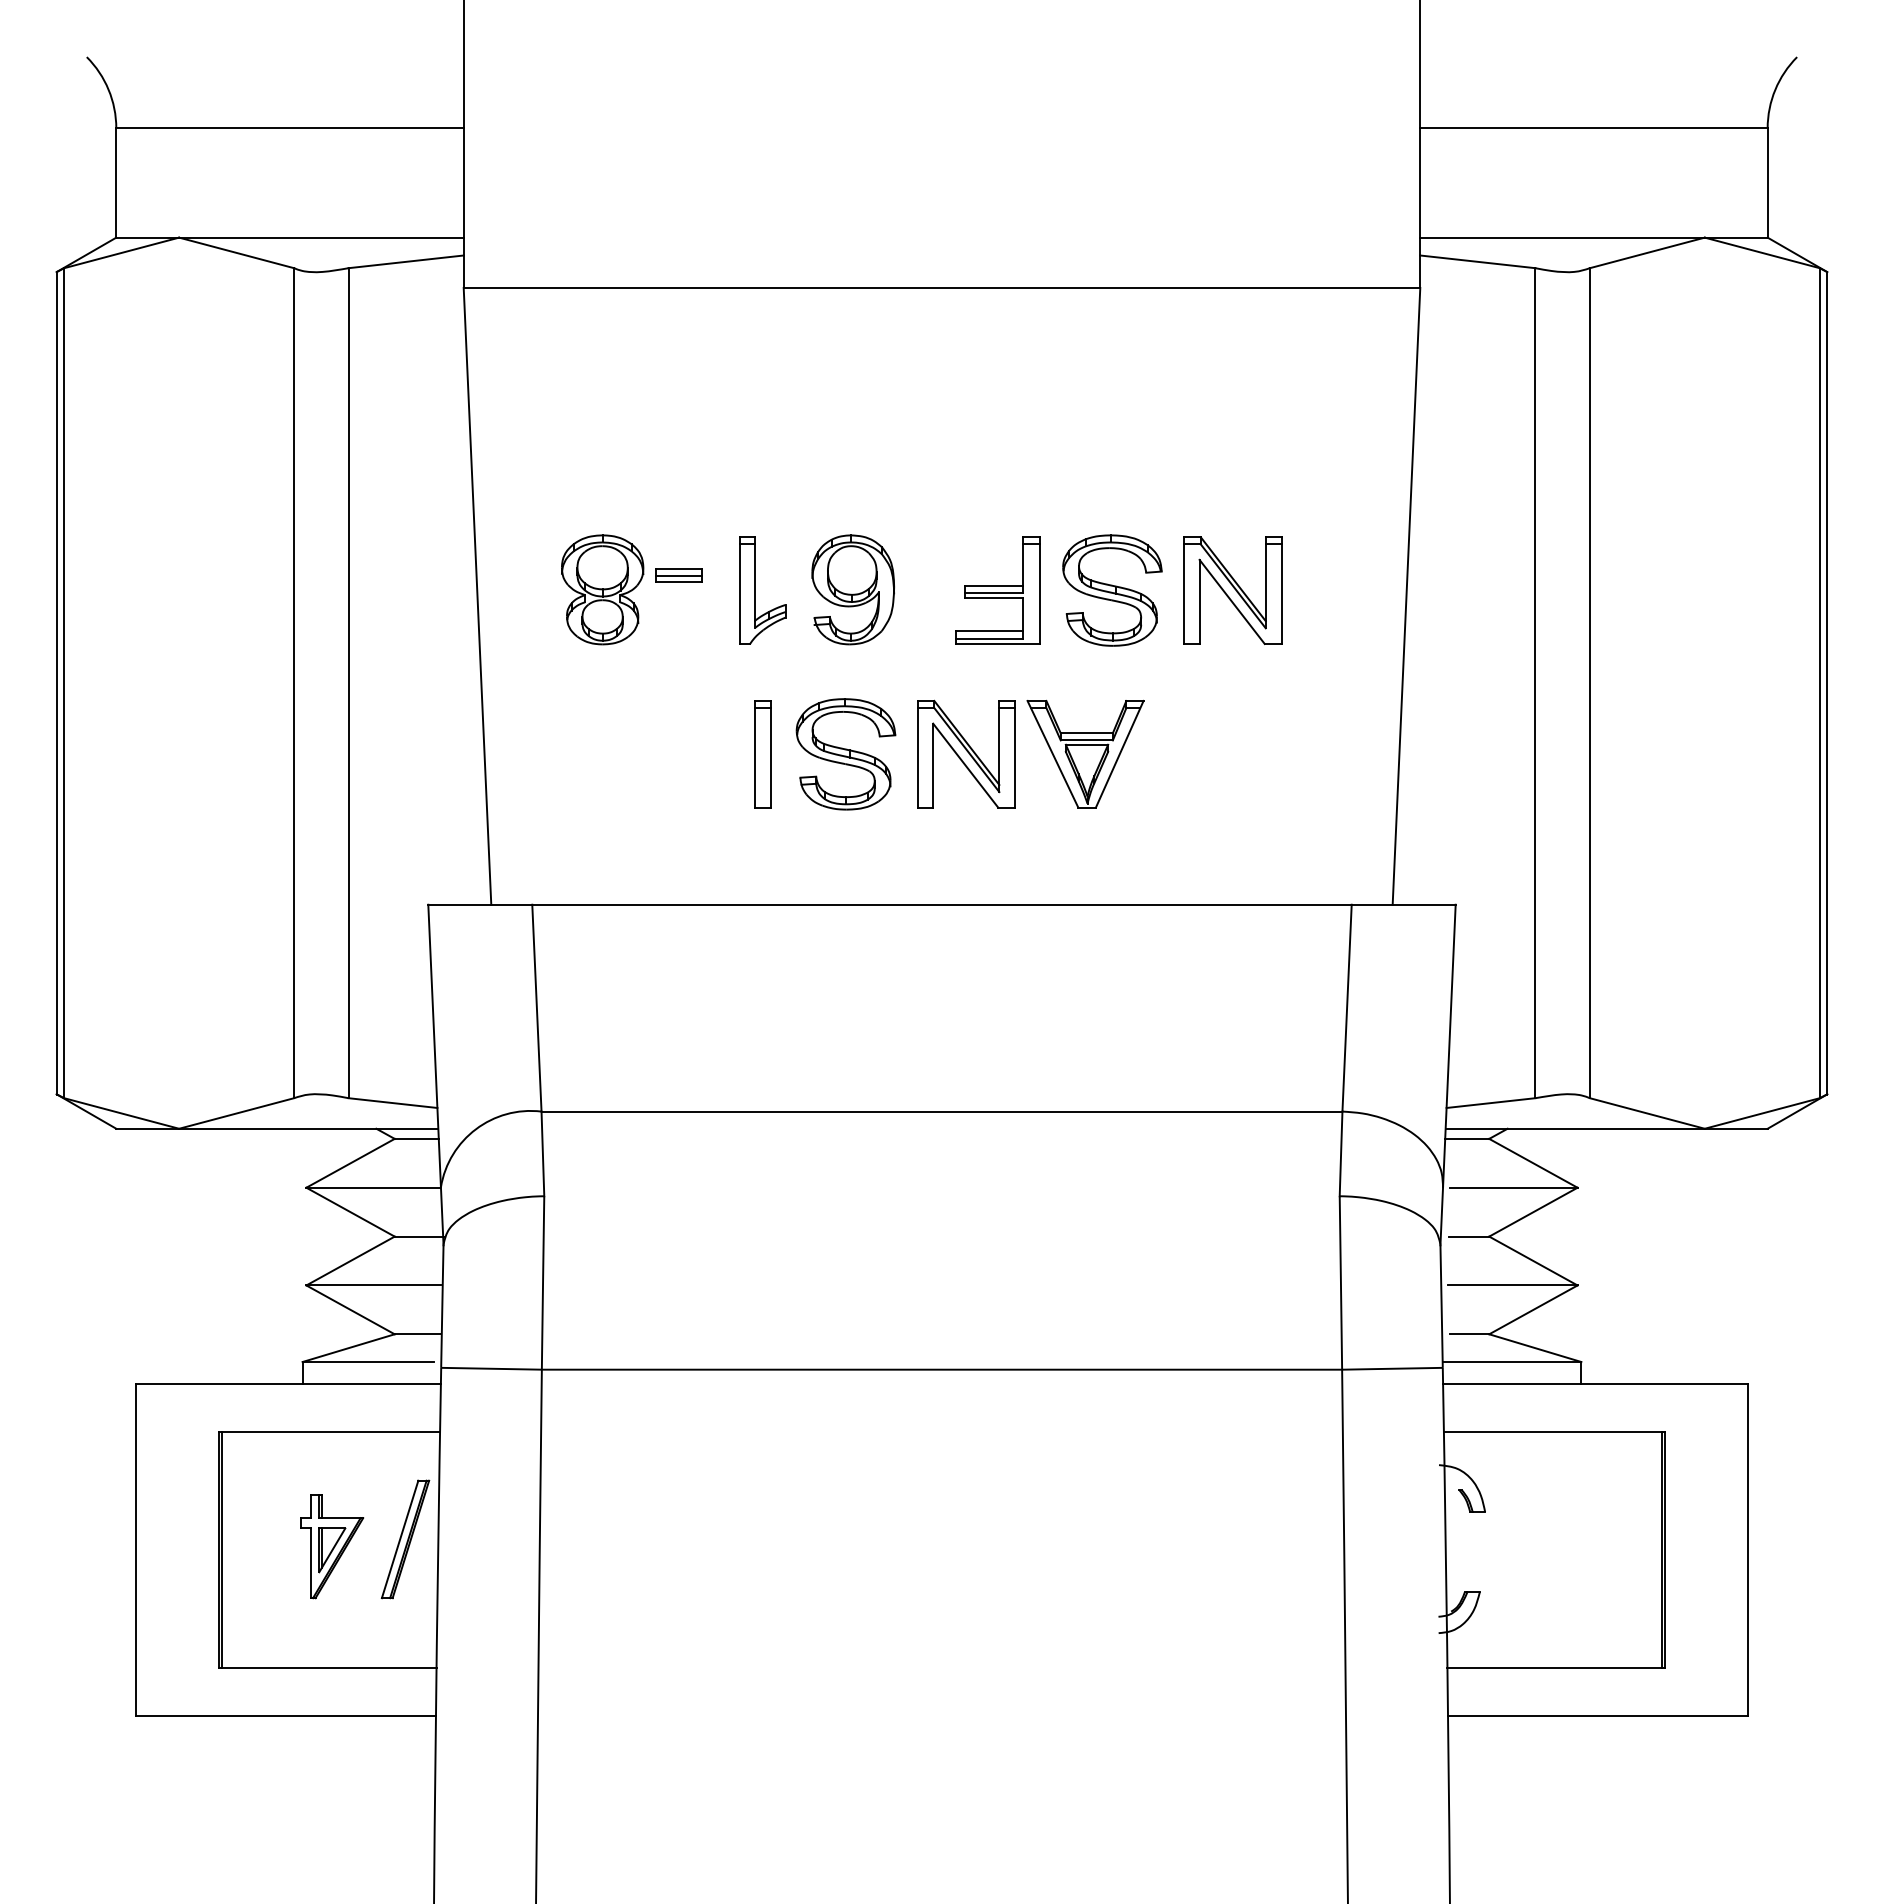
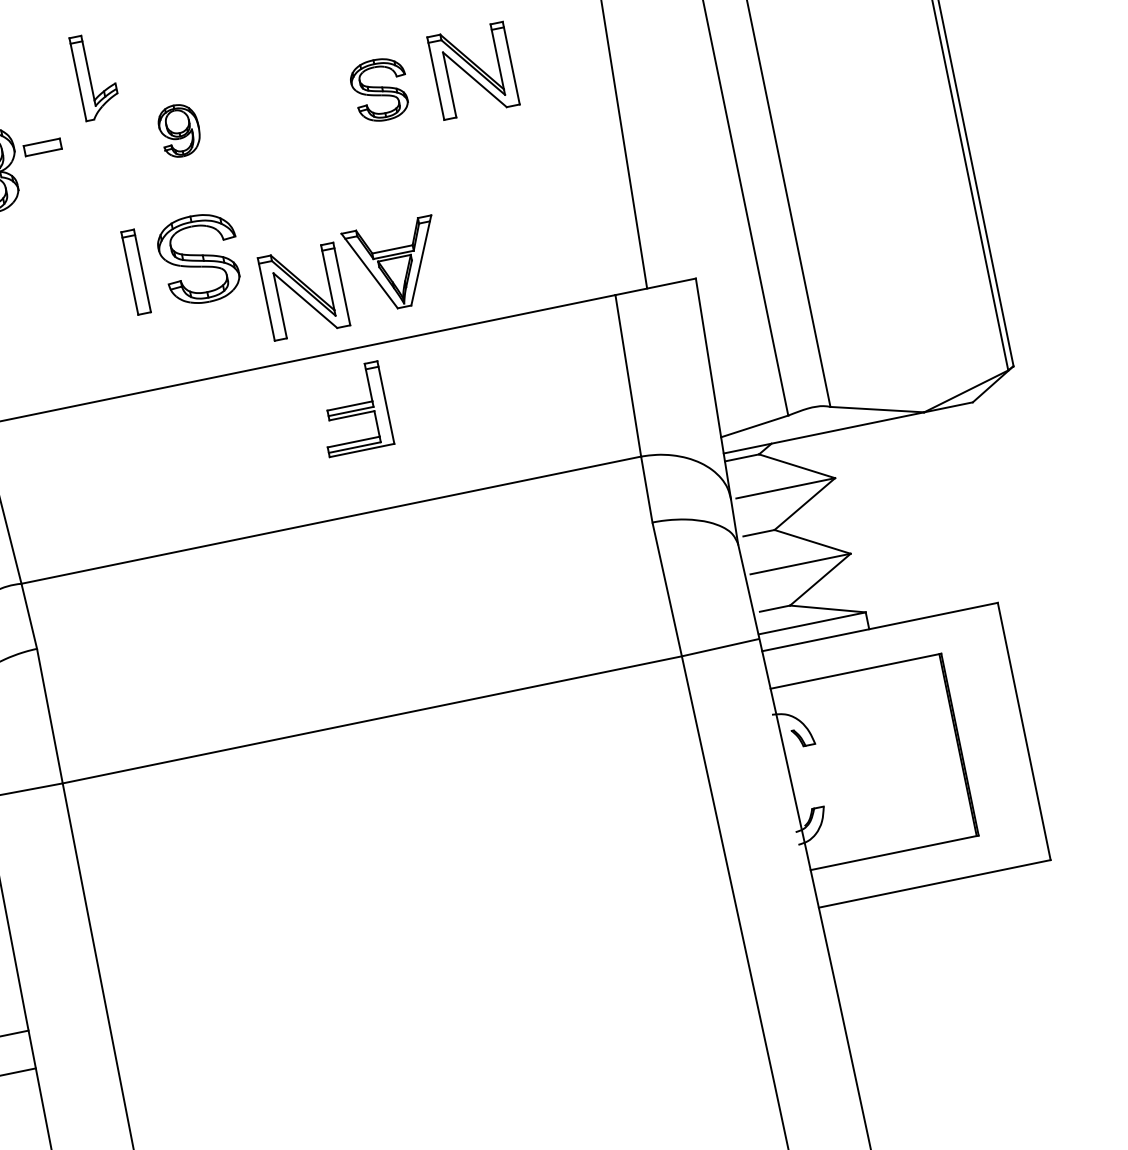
line: (678, 576) -> (42, 148), removed
part: (852, 589) -> (179, 130), size x0.6
part: (755, 590) -> (89, 77), moved
part: (997, 590) -> (353, 409), moved
part: (1112, 590) -> (380, 89), size x0.7
part: (966, 753) -> (304, 291), moved
part: (1085, 753) -> (394, 265), moved

